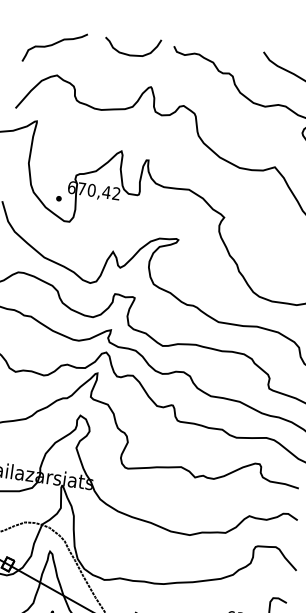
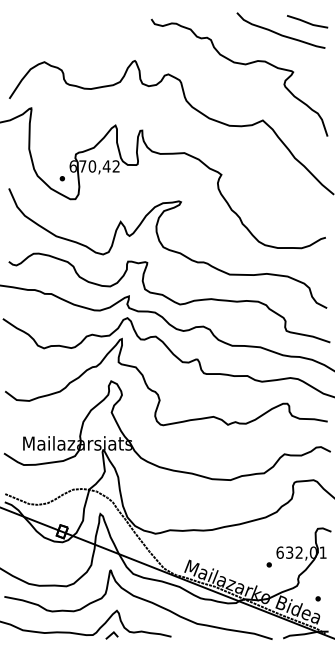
curve: (55, 44) -> (38, 33), removed
curve: (131, 54) -> (112, 32), removed

